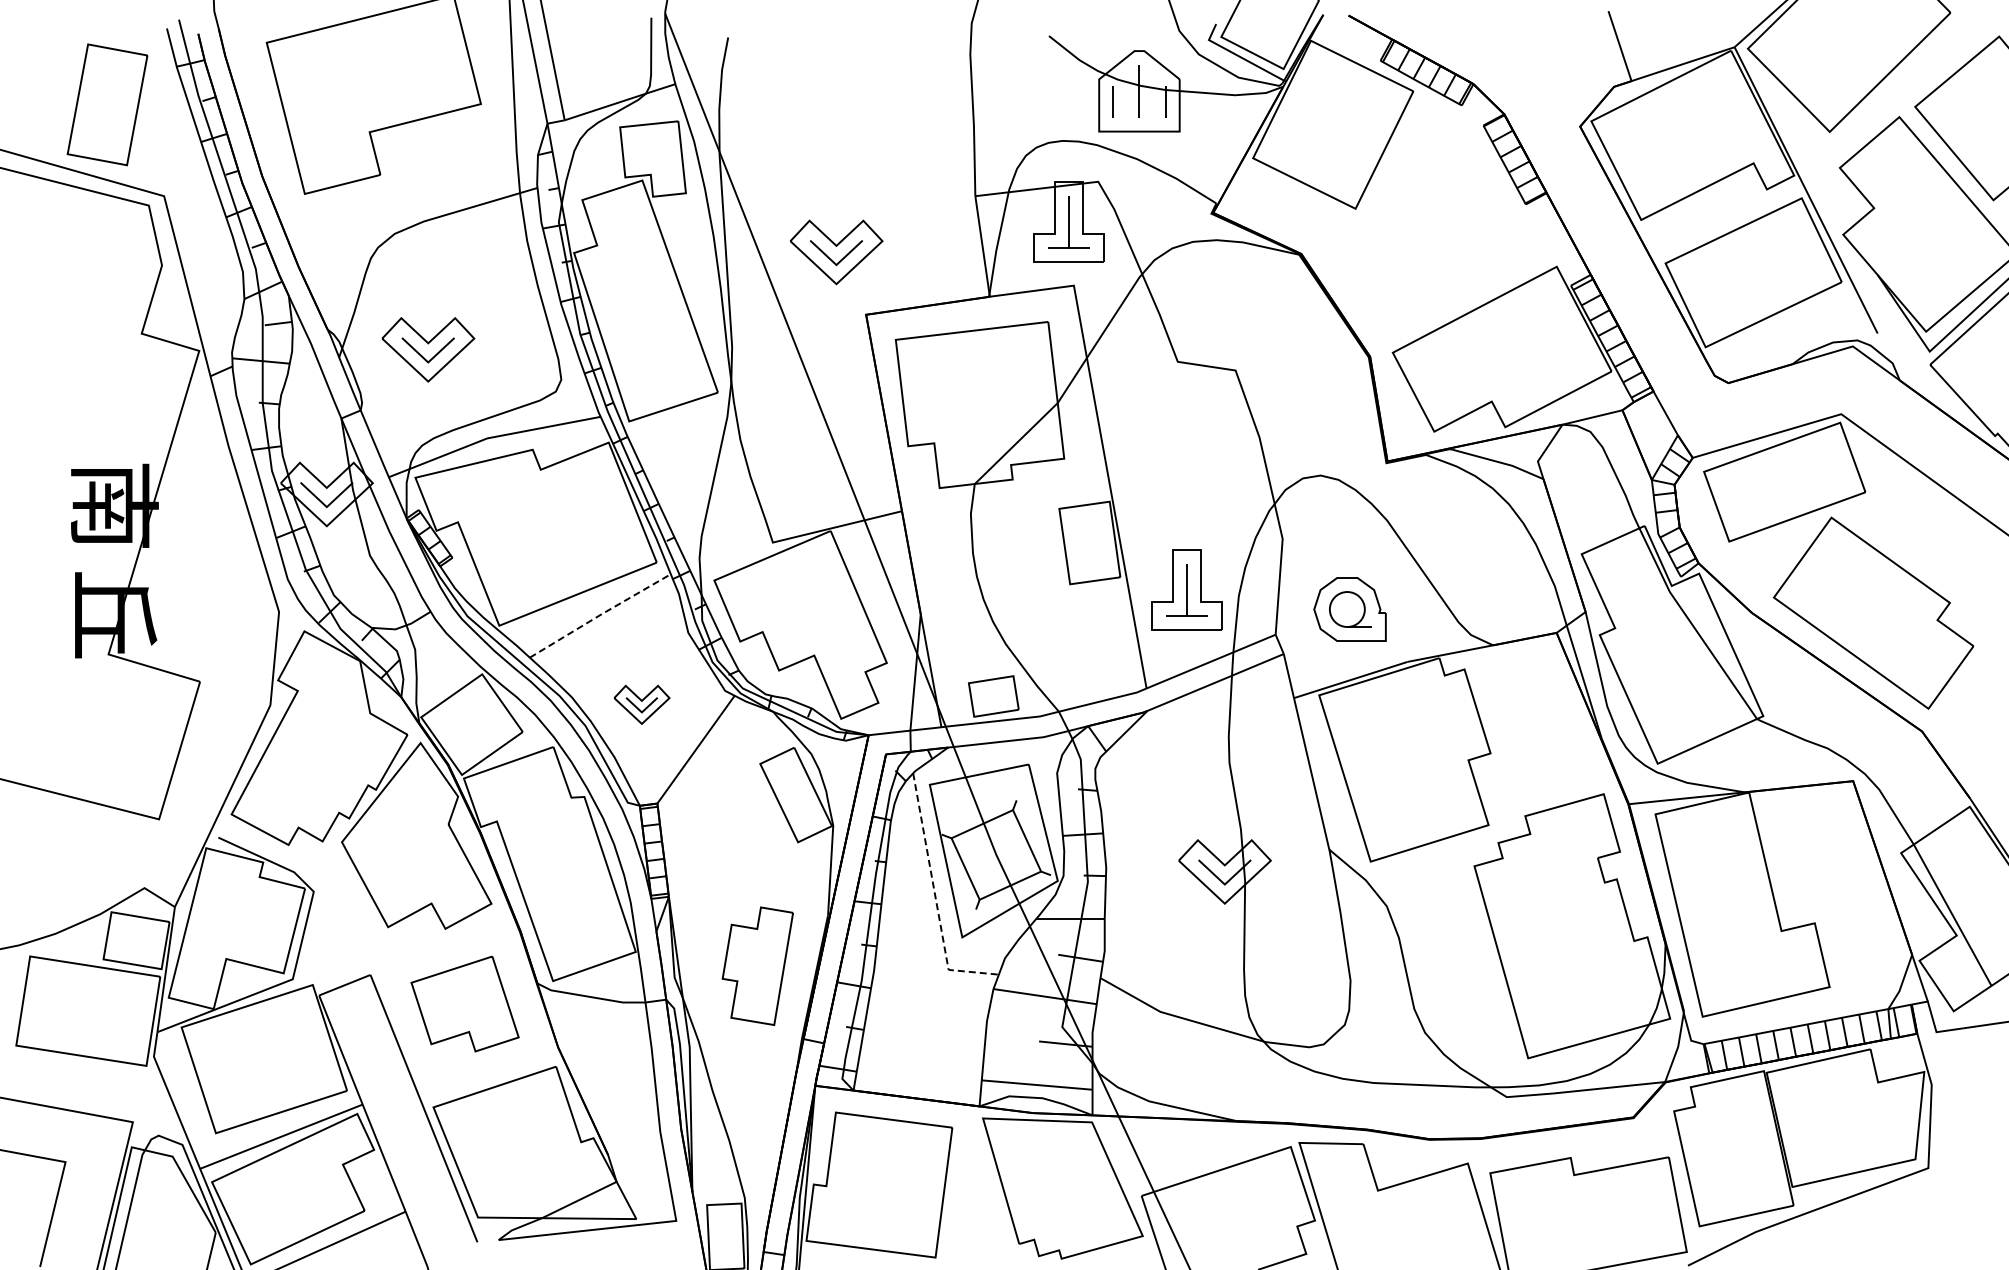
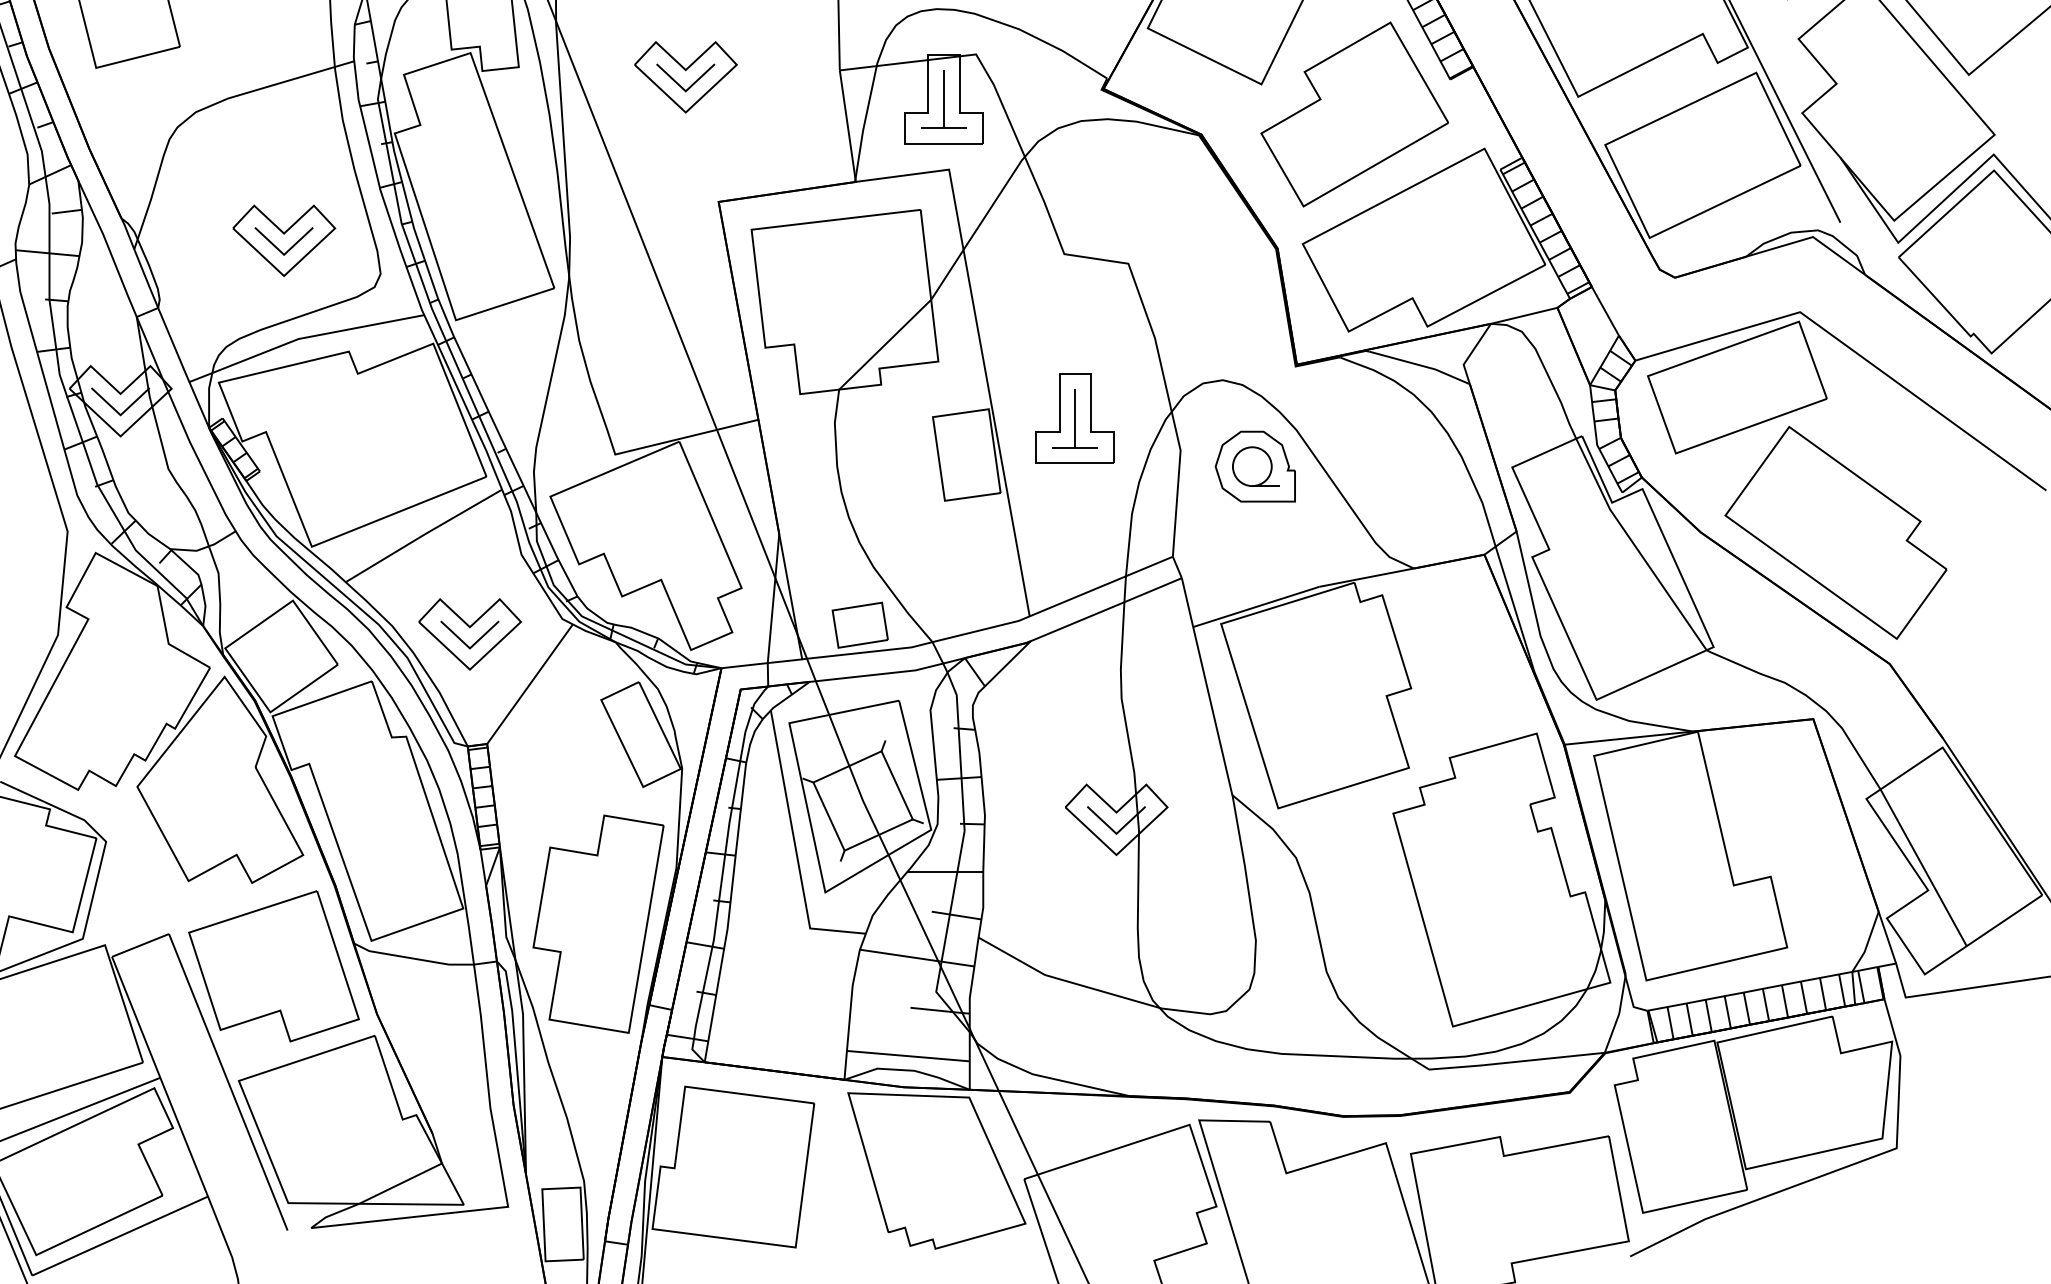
part: (1439, 235) -> (1354, 114), added
part: (836, 252) -> (685, 77), moved
part: (428, 349) -> (284, 240), moved
part: (1186, 589) -> (1073, 417), moved
part: (1349, 609) -> (1254, 466), moved
line: (600, 614) -> (424, 534), dashed -> solid
part: (641, 704) -> (469, 634), size x1.67
line: (935, 897) -> (795, 848), dashed -> solid
part: (757, 966) -> (598, 924), size x1.67
part: (464, 1003) -> (273, 965), size x1.43

